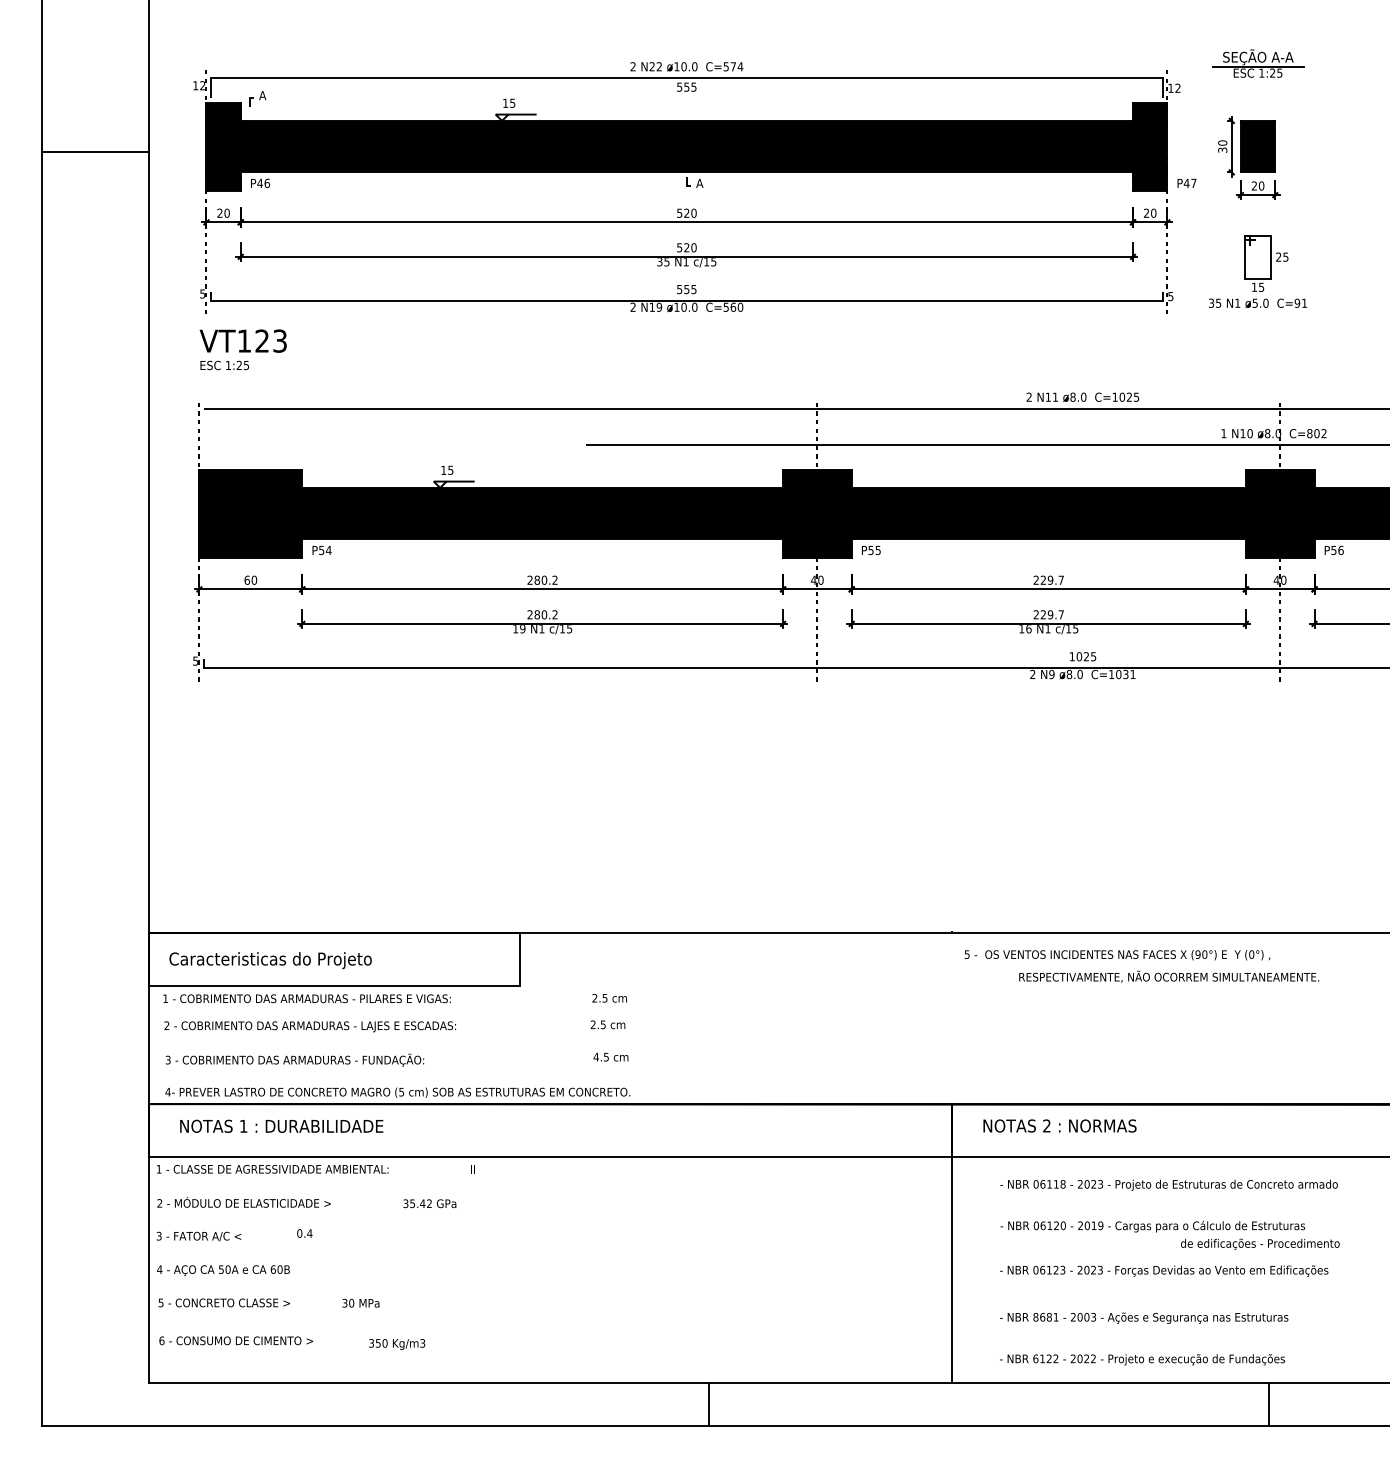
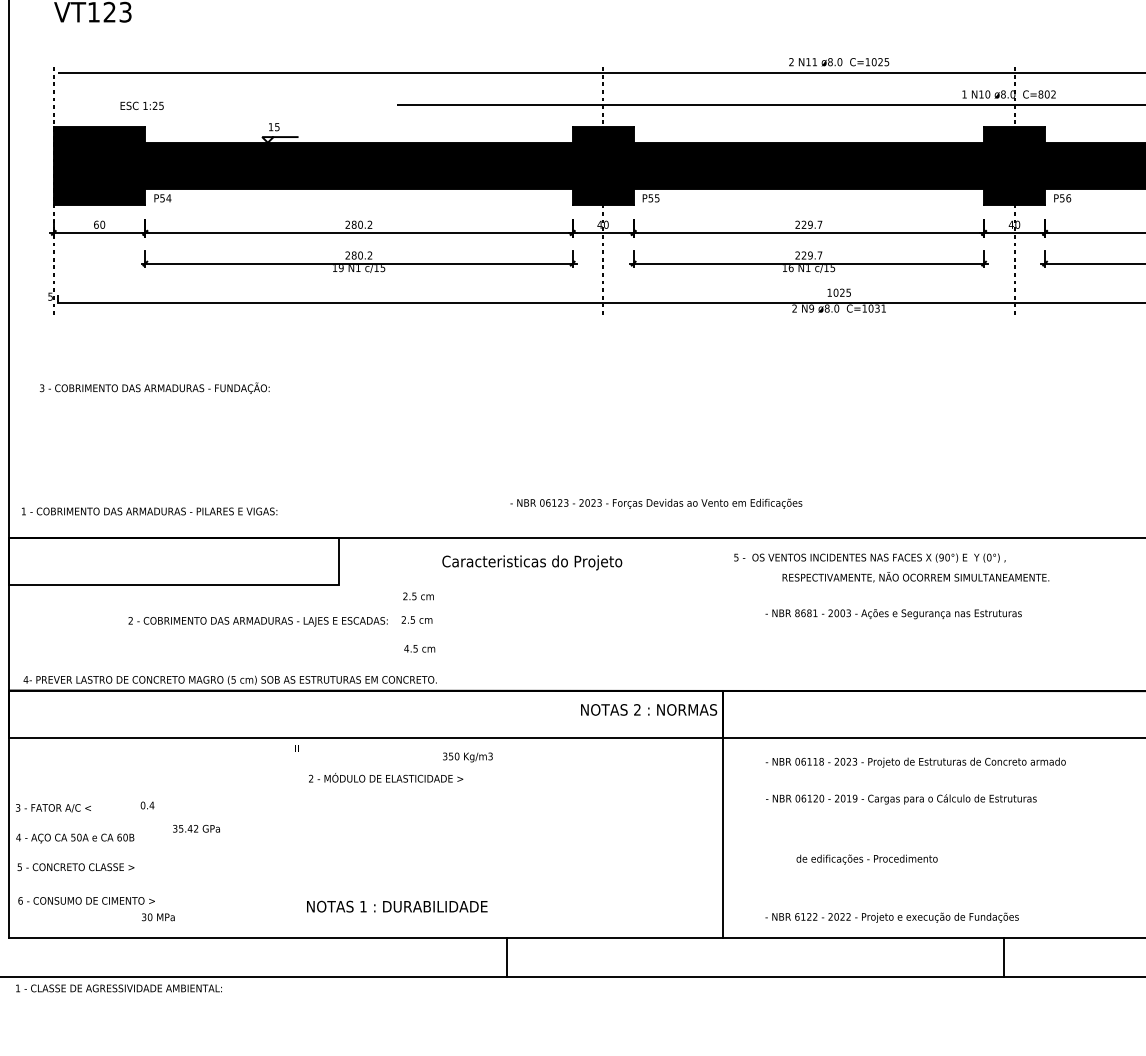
text: (224, 365) -> (141, 105), moved
text: (270, 960) -> (532, 562), moved
text: (306, 998) -> (149, 511), moved
text: (309, 1026) -> (257, 621), moved
text: (294, 1059) -> (154, 387), moved
text: (281, 1125) -> (397, 905), moved
text: (1059, 1125) -> (648, 709), moved
text: (272, 1169) -> (118, 988), moved
text: (243, 1201) -> (385, 777), moved
text: (429, 1203) -> (196, 828), moved
text: (1260, 1243) -> (867, 858), moved
text: (1164, 1270) -> (656, 503), moved
text: (360, 1302) -> (157, 916), moved
text: (1144, 1317) -> (893, 613), moved
text: (397, 1344) -> (468, 757), moved

